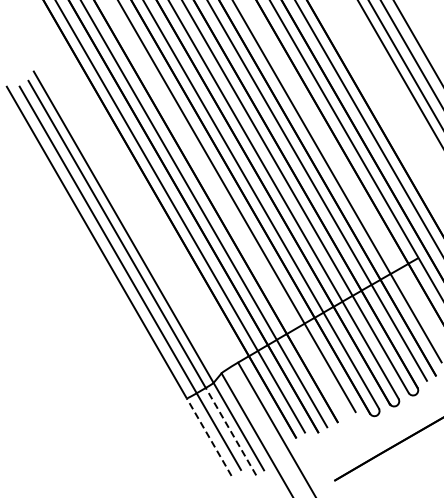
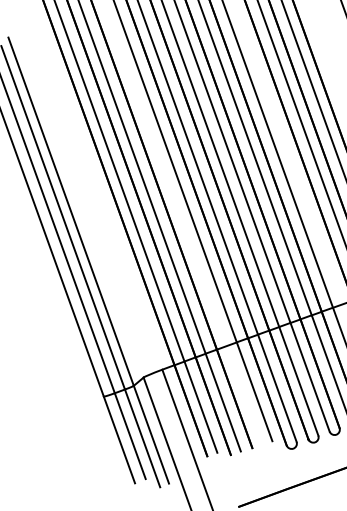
line: (230, 431) -> (142, 438), dashed -> solid
line: (209, 437) -> (119, 440), dashed -> solid

